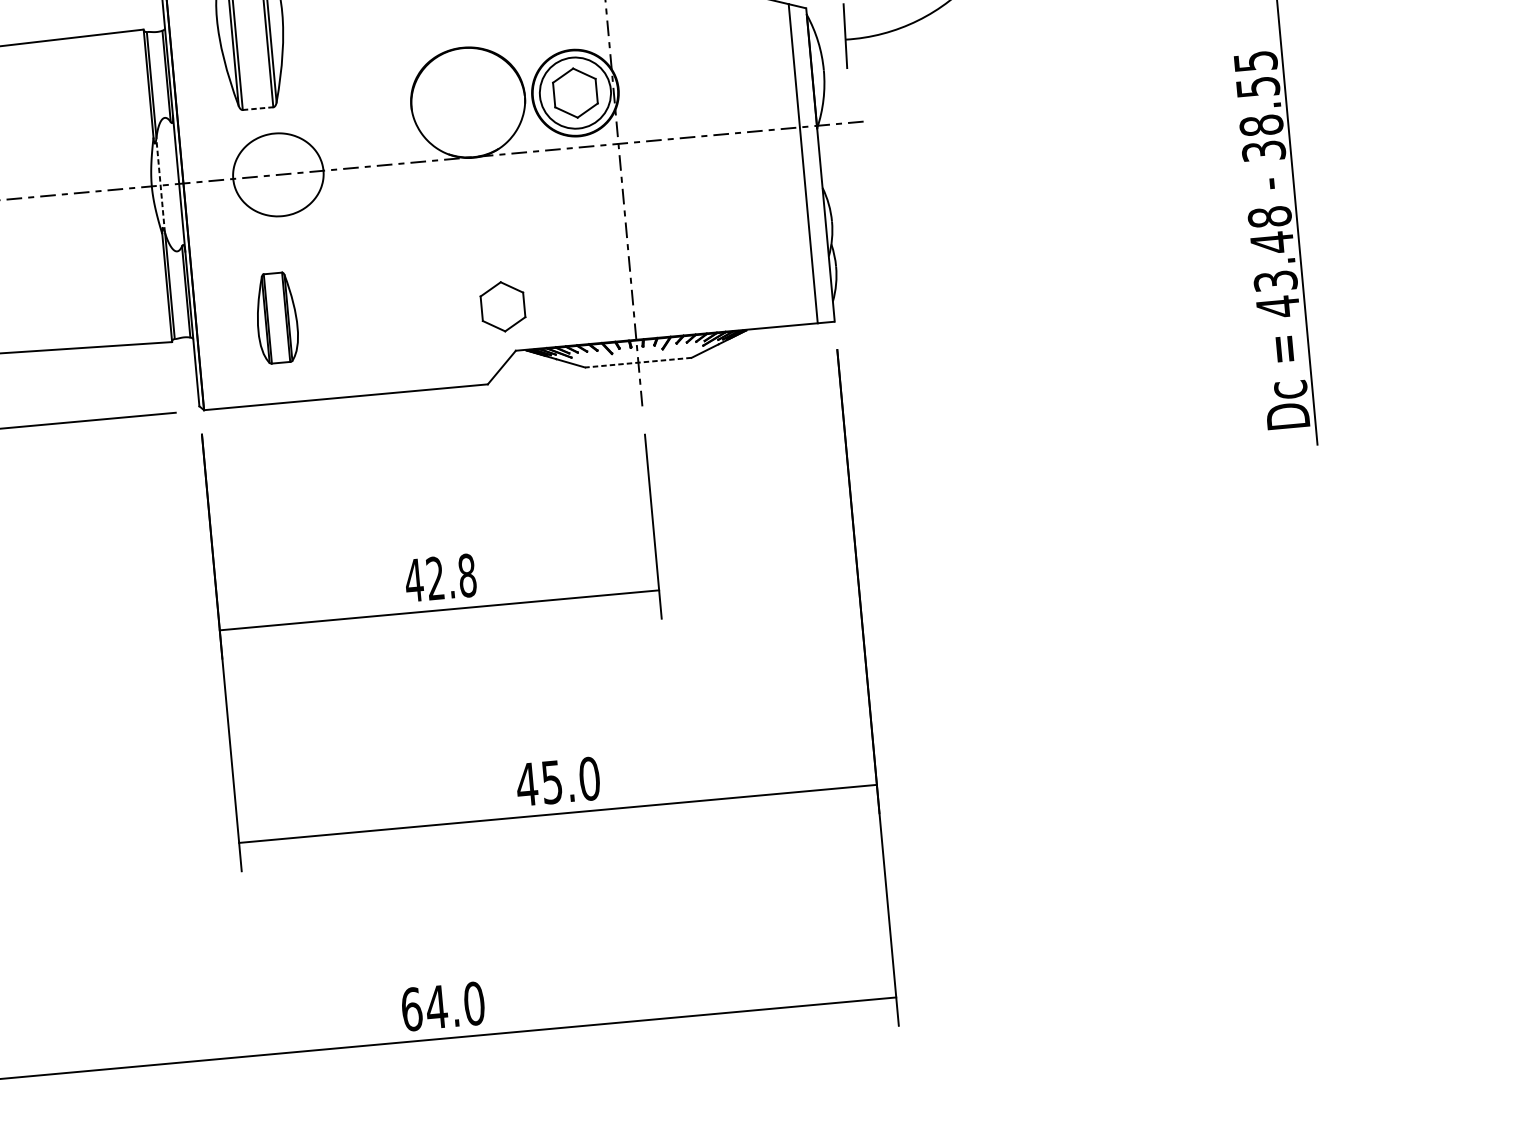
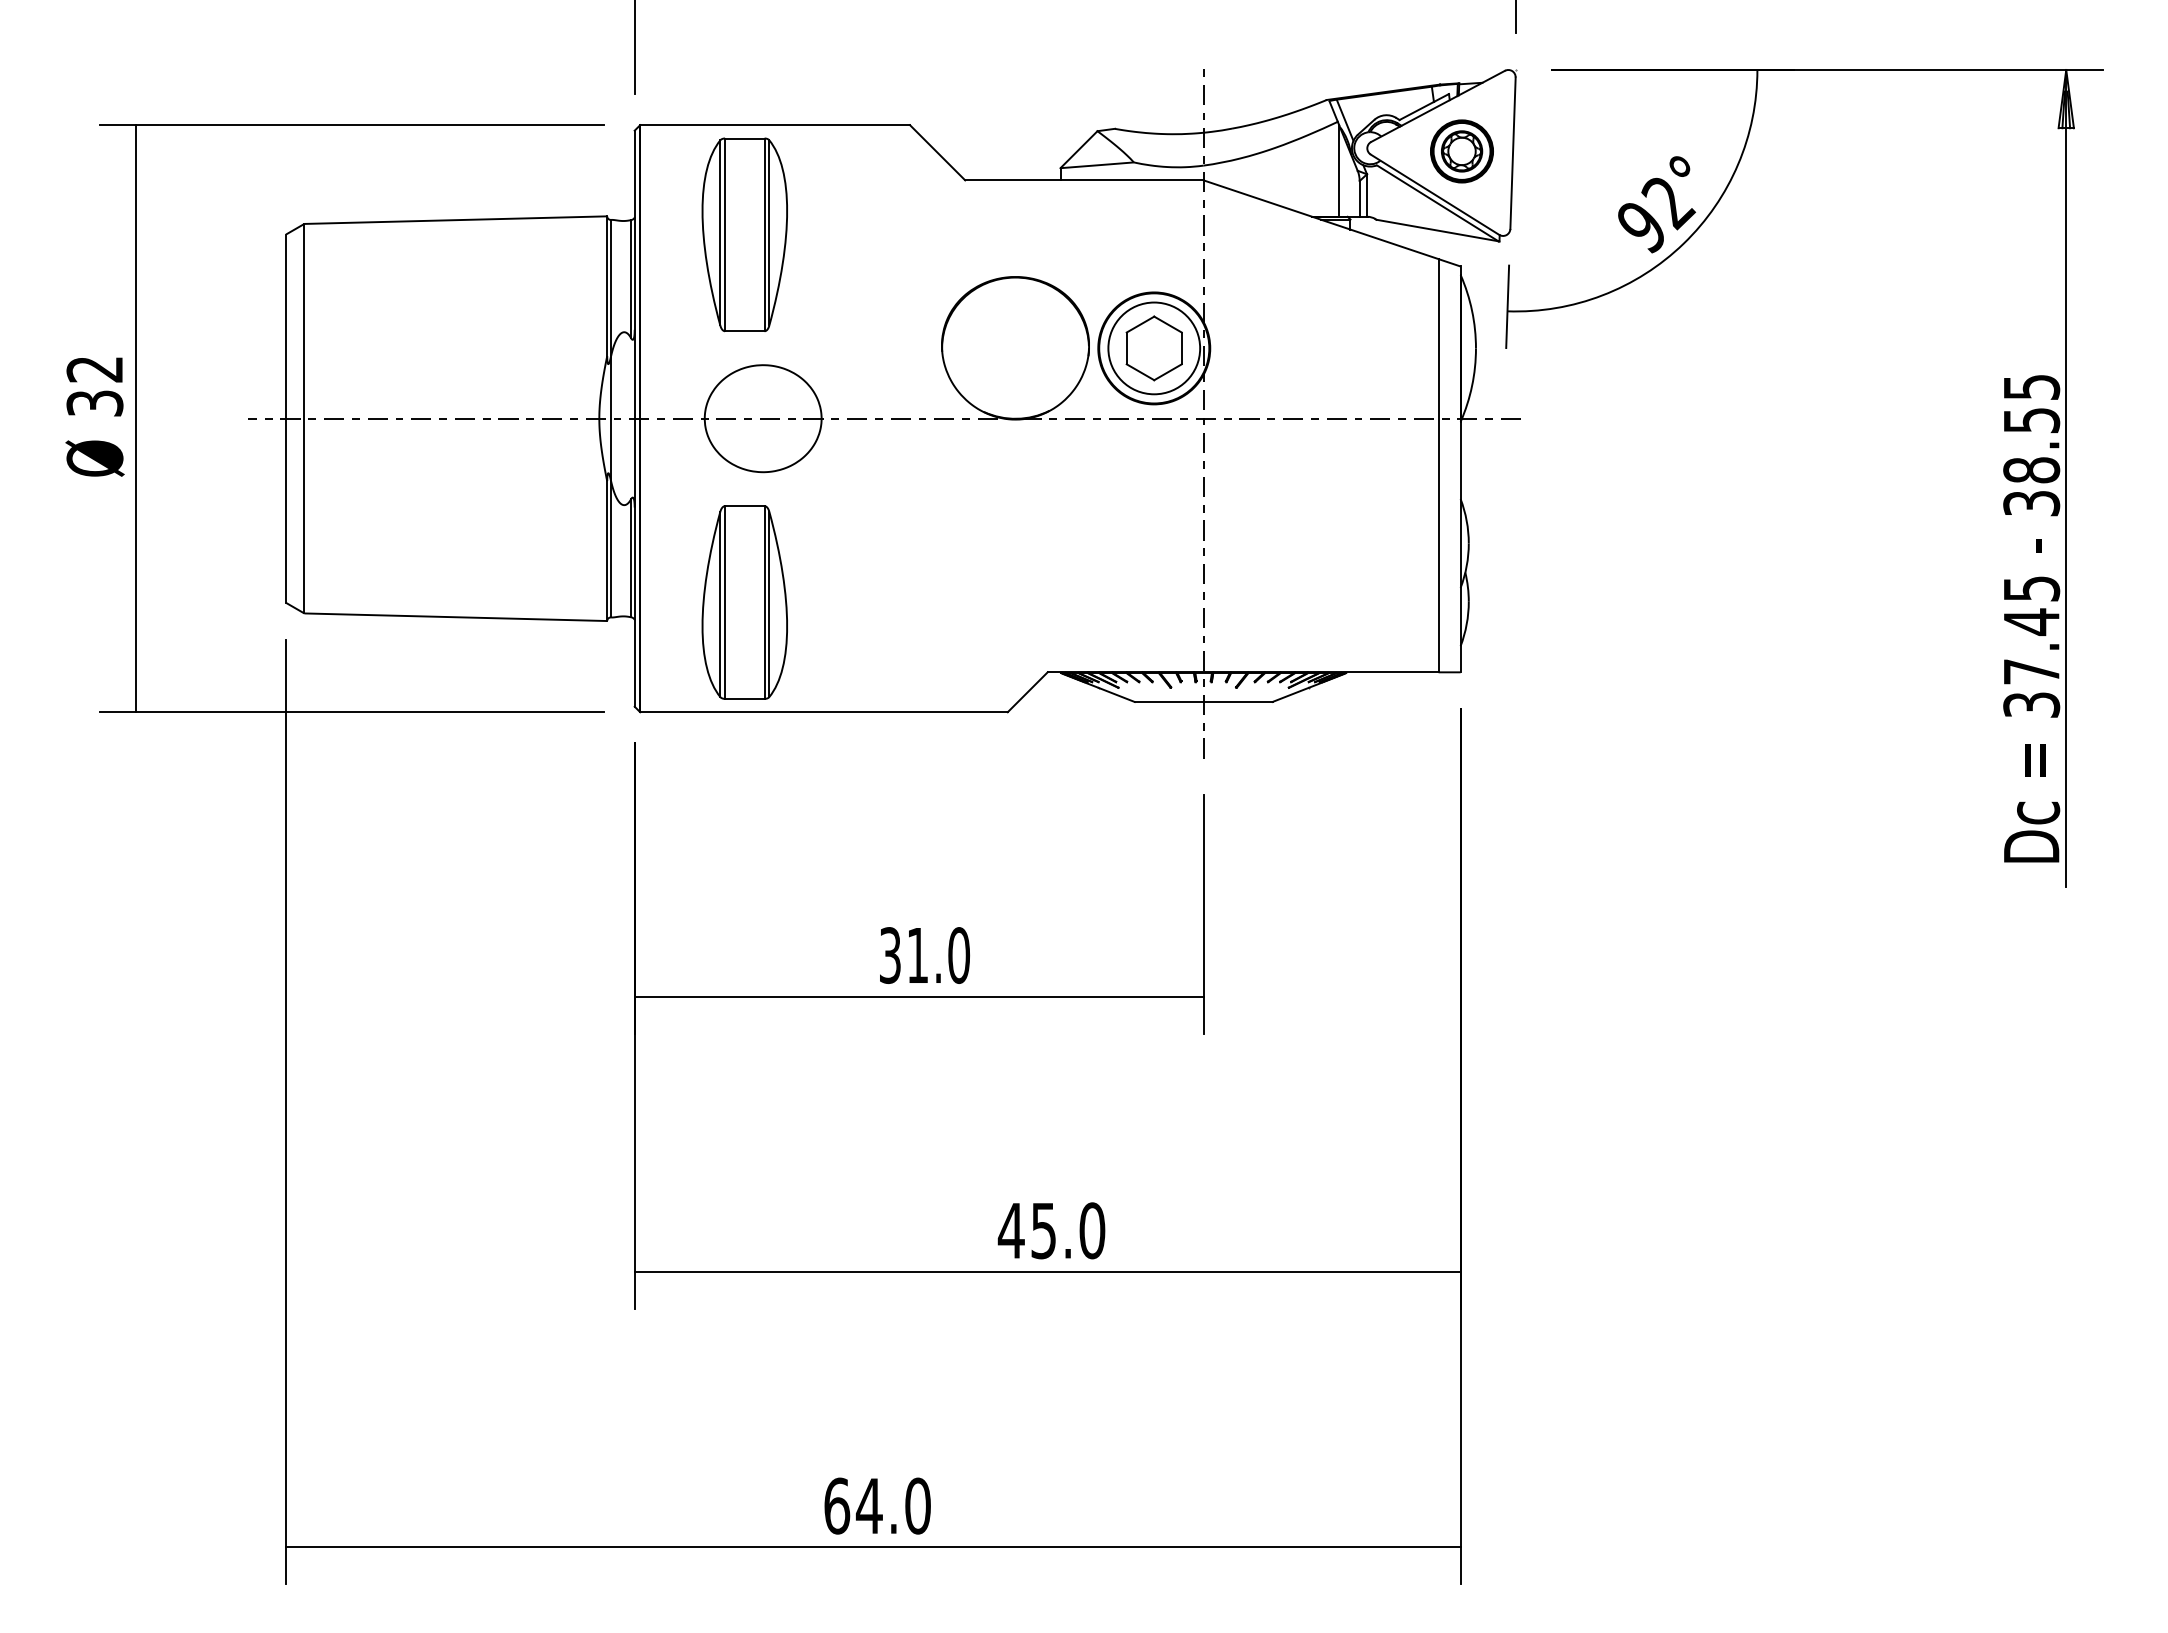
line: (257, 108) -> (744, 331), dashed -> solid
line: (160, 185) -> (610, 418), dashed -> solid
text: (1273, 262) -> (2031, 647), 43.48 -> 37.45
part: (502, 306) -> (1035, 614), removed
part: (276, 318) -> (744, 602), size x1.67
line: (638, 362) -> (1203, 701), dashed -> solid
text: (440, 578) -> (924, 955), 42.8 -> 31.0

